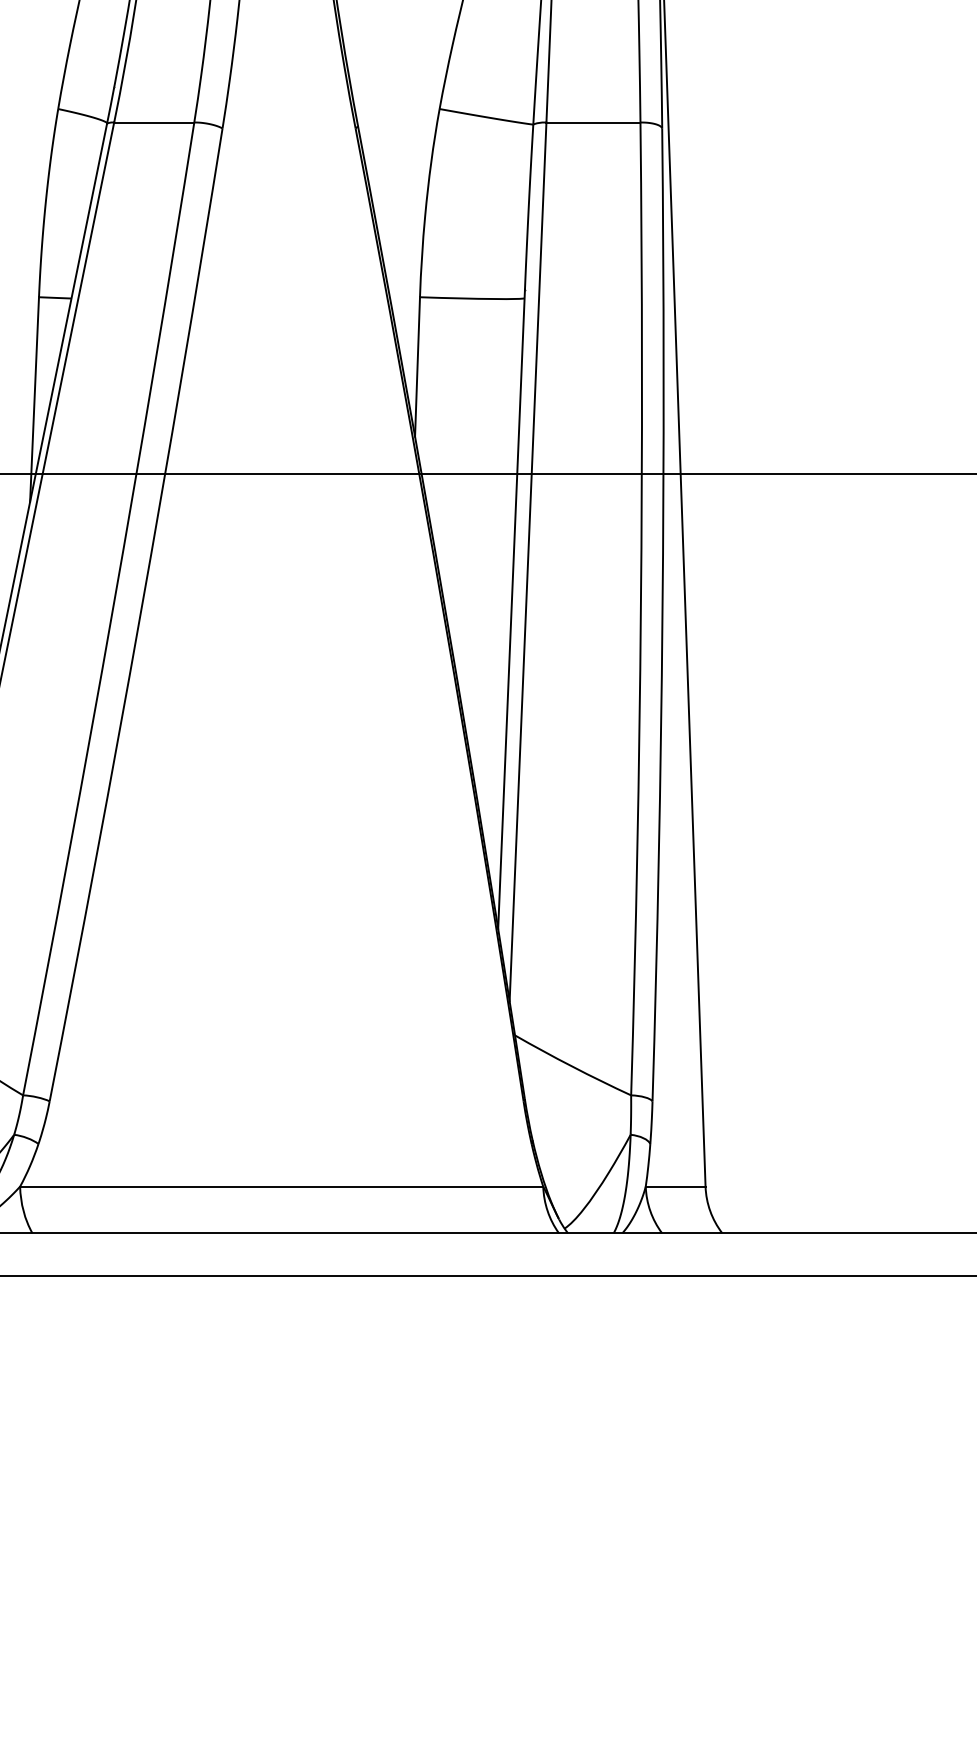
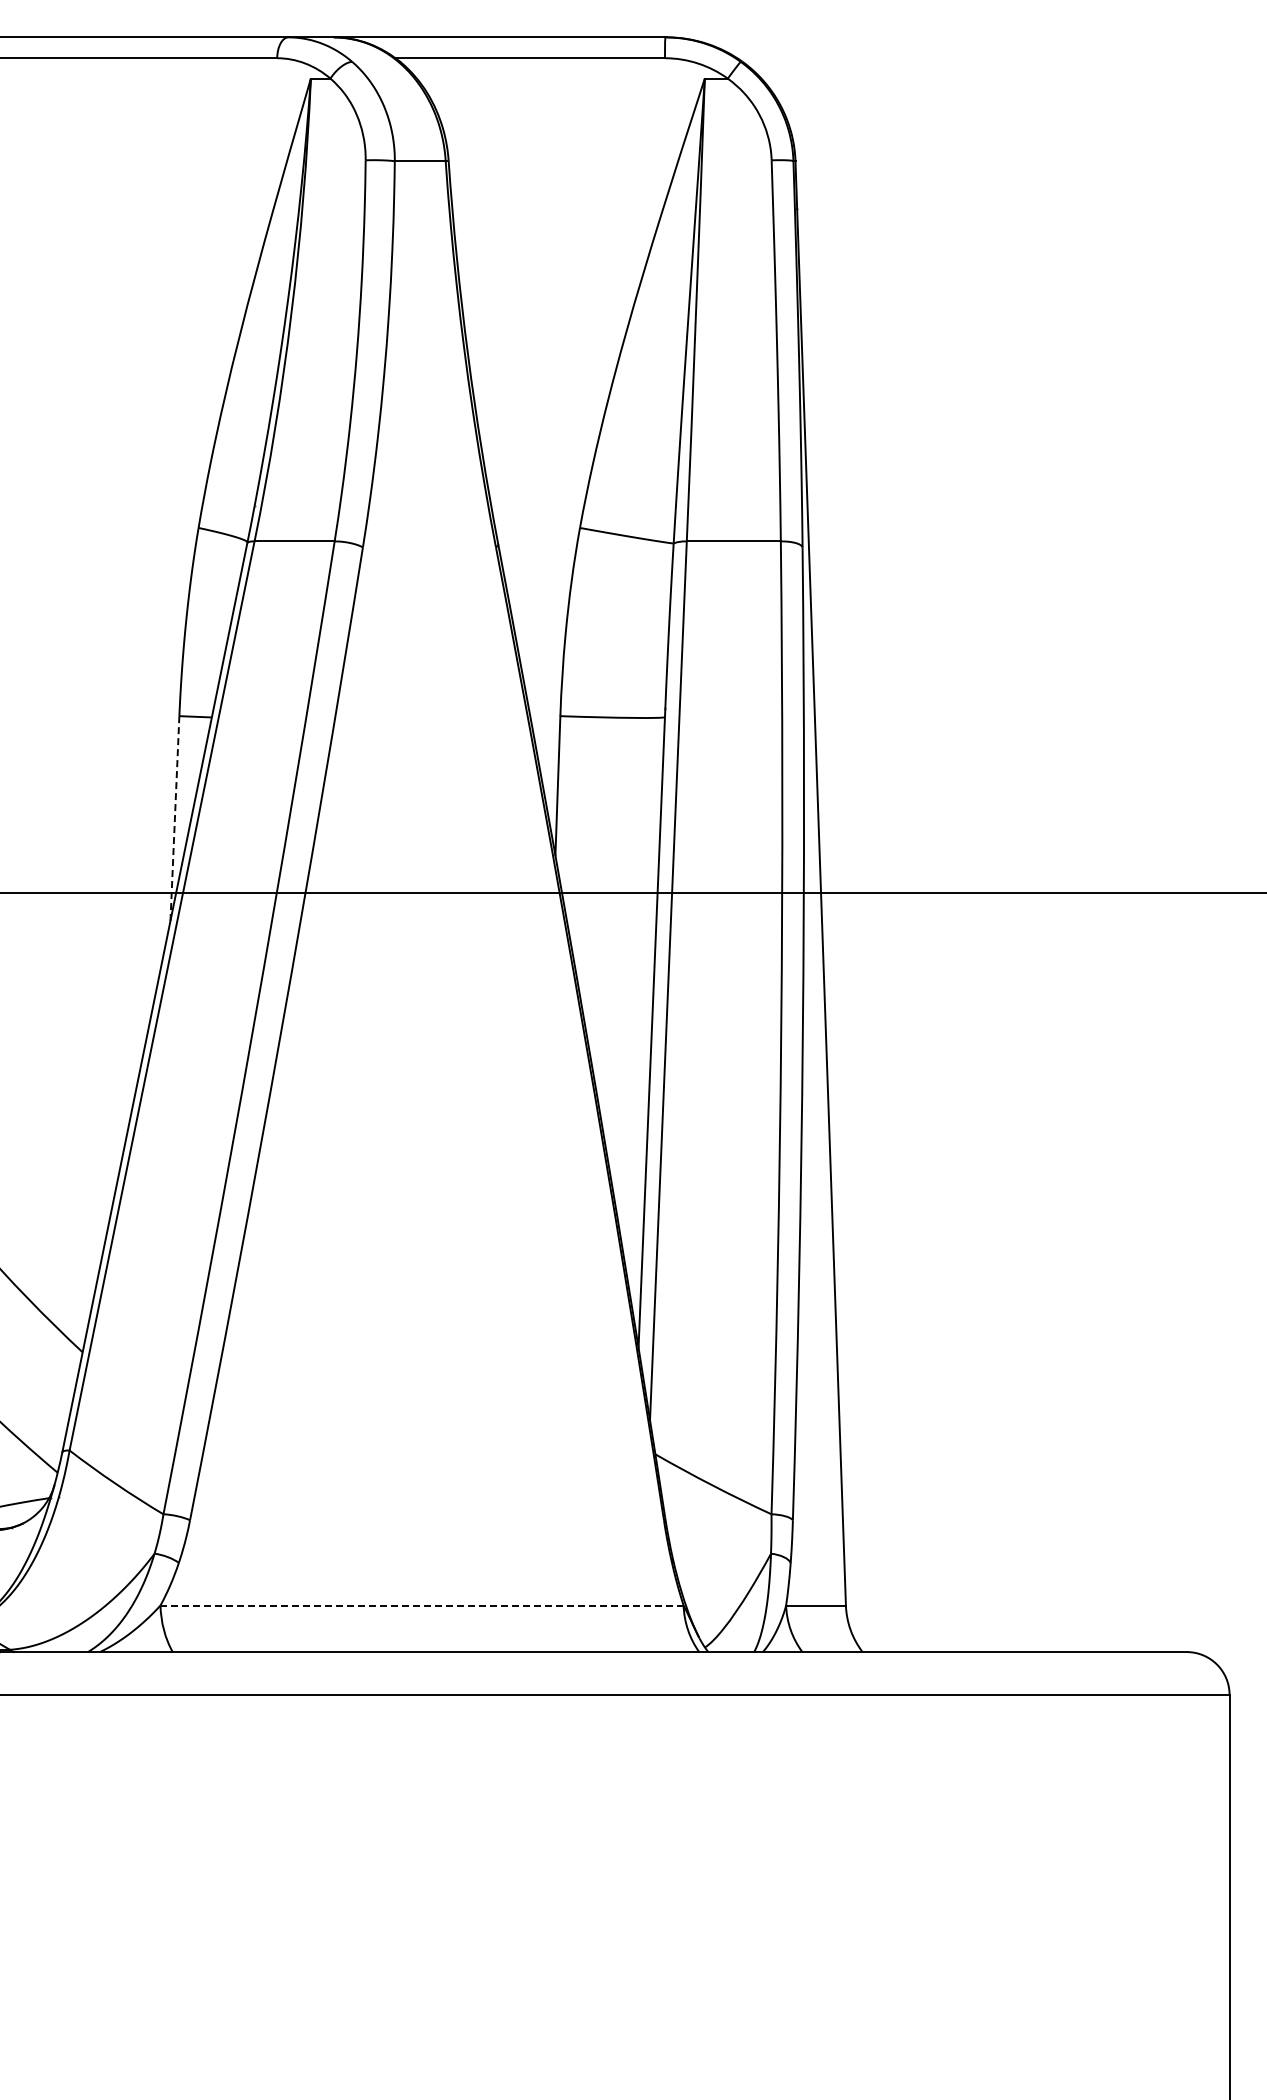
line: (34, 399) -> (174, 818), solid -> dashed
line: (282, 1186) -> (422, 1605), solid -> dashed

